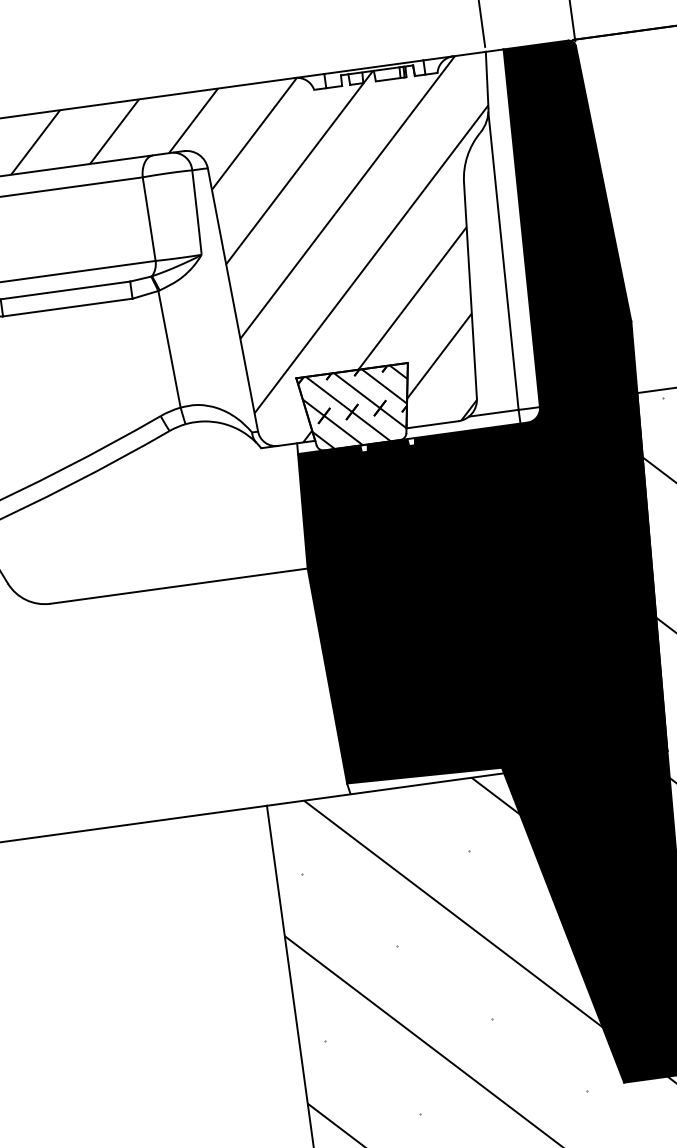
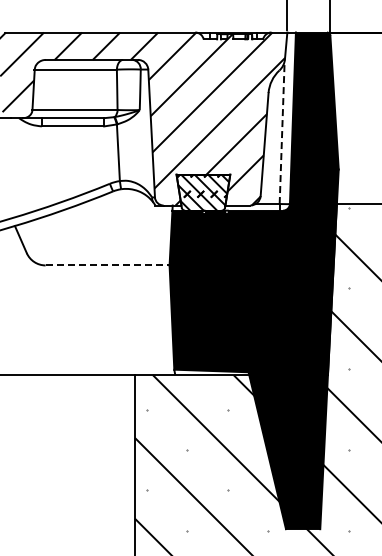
line: (504, 260) -> (282, 132), solid -> dashed
line: (178, 586) -> (107, 265), solid -> dashed

